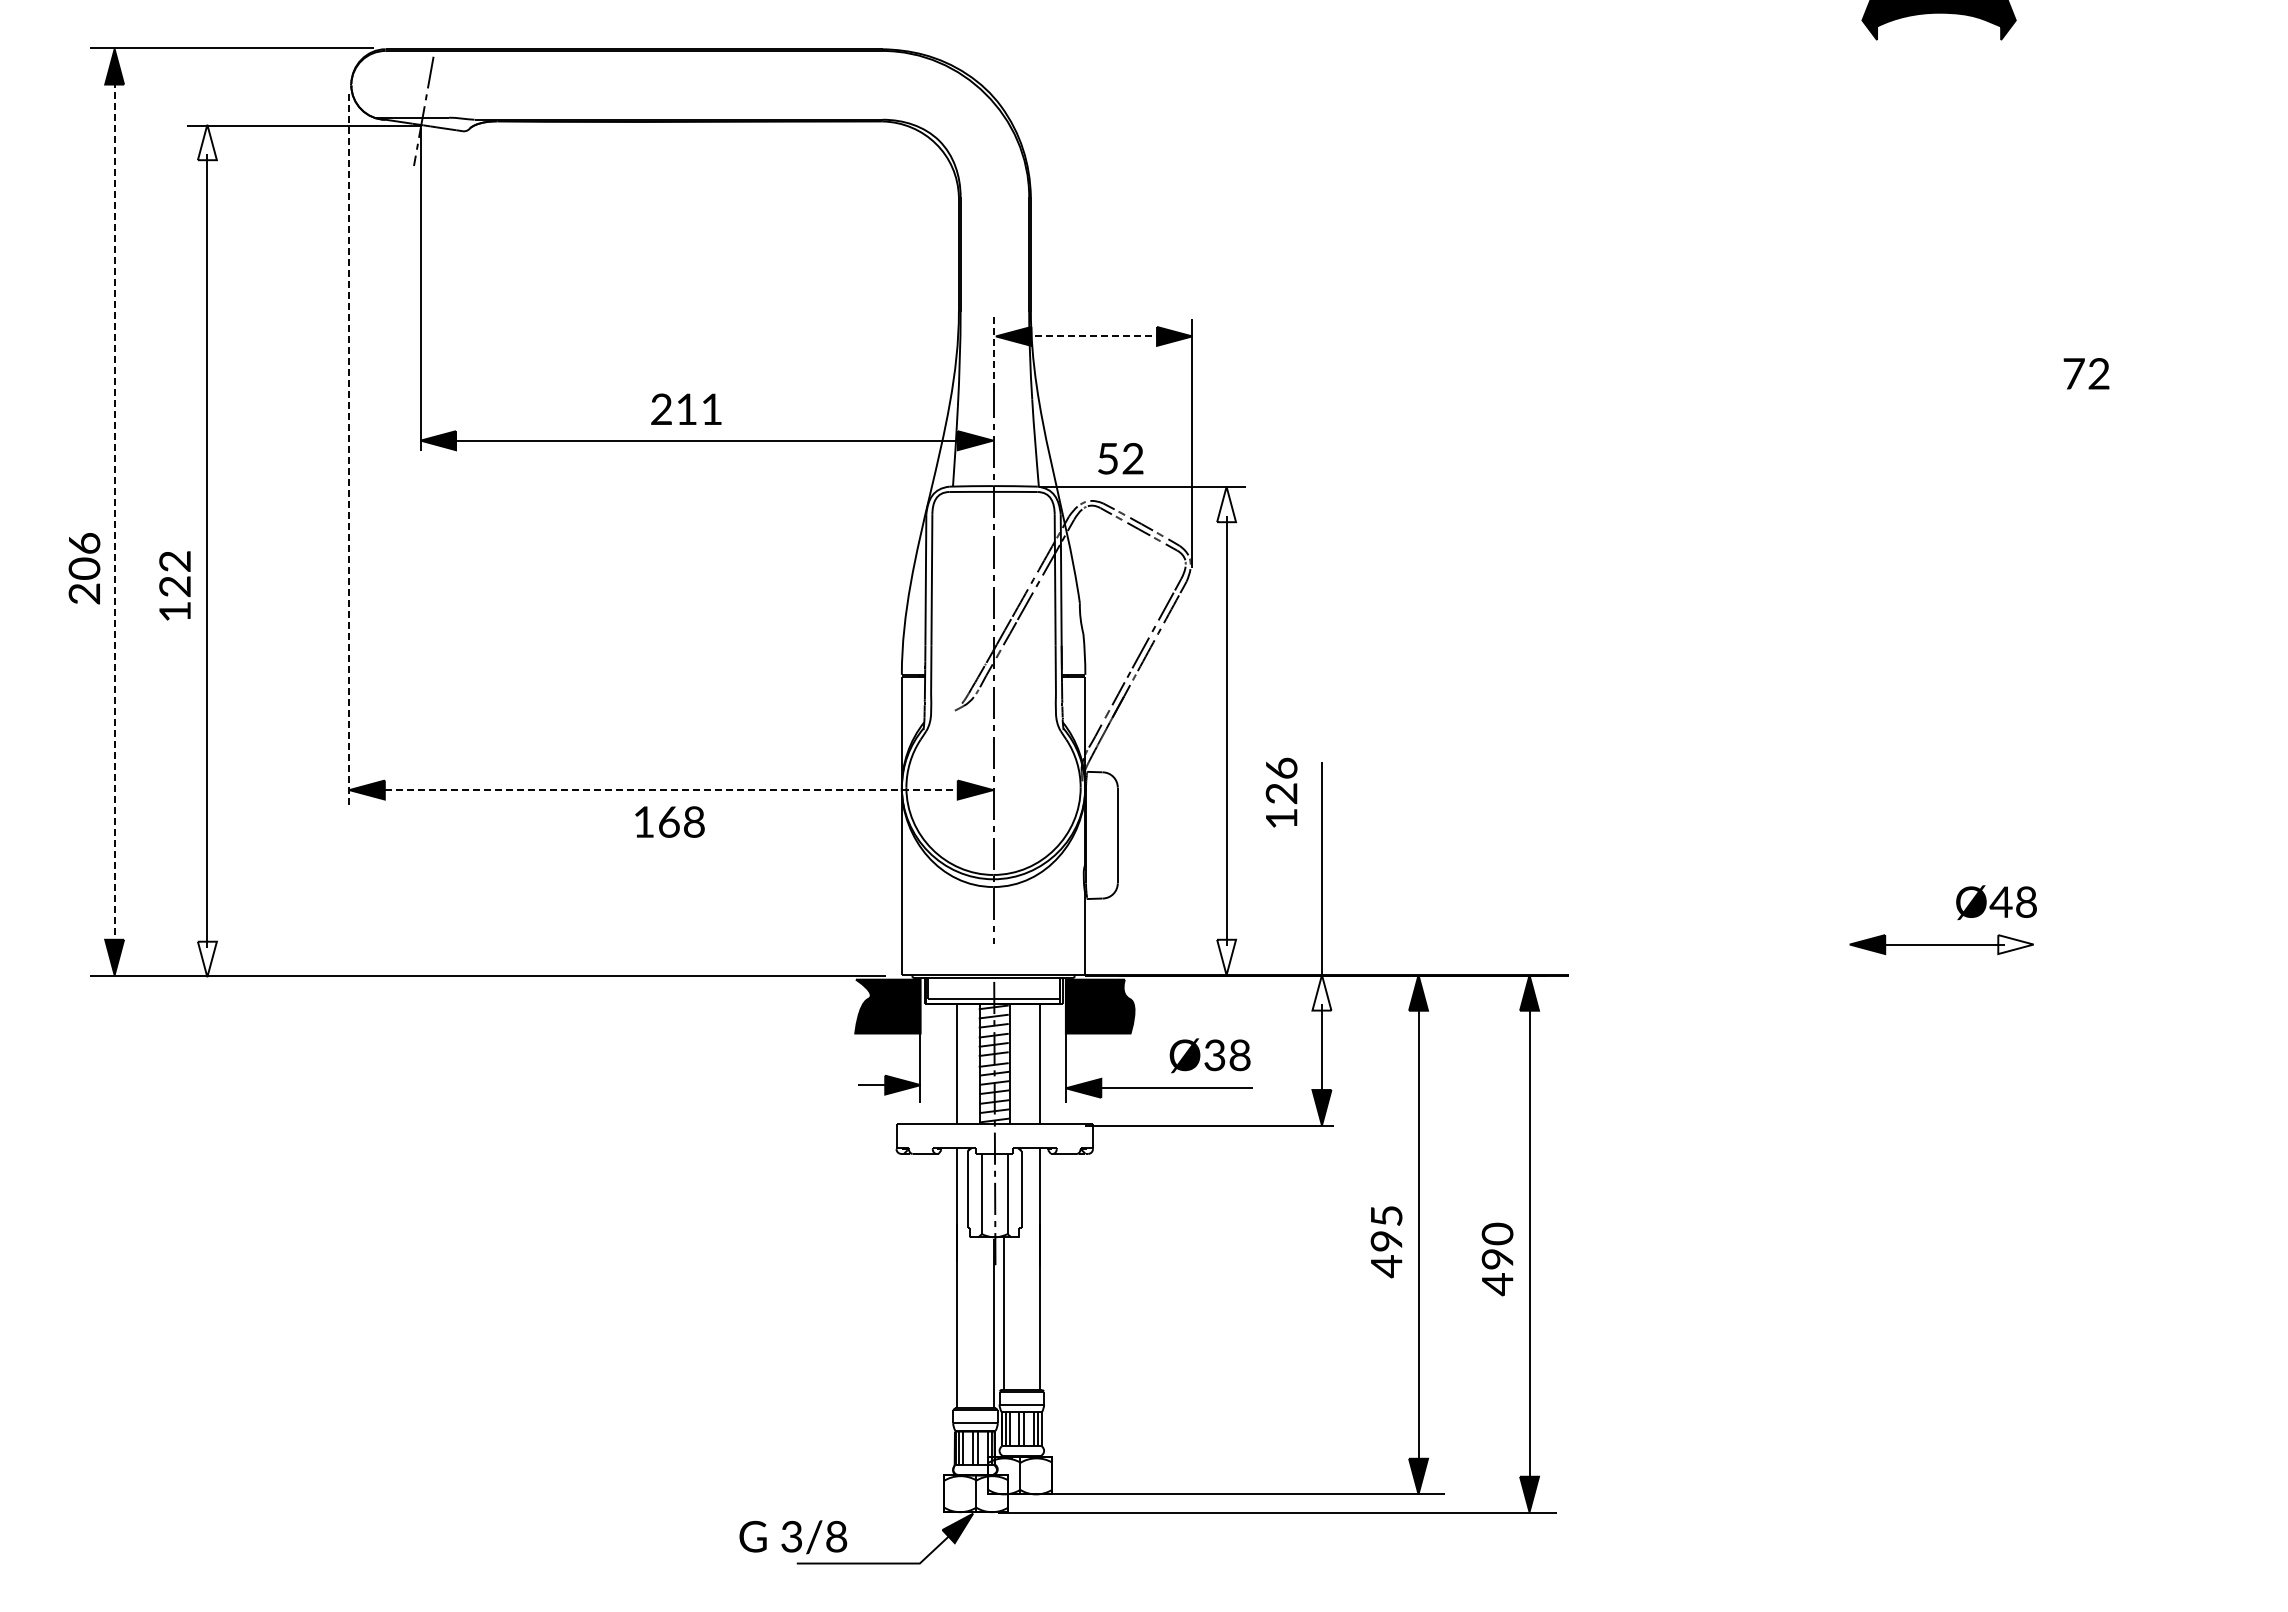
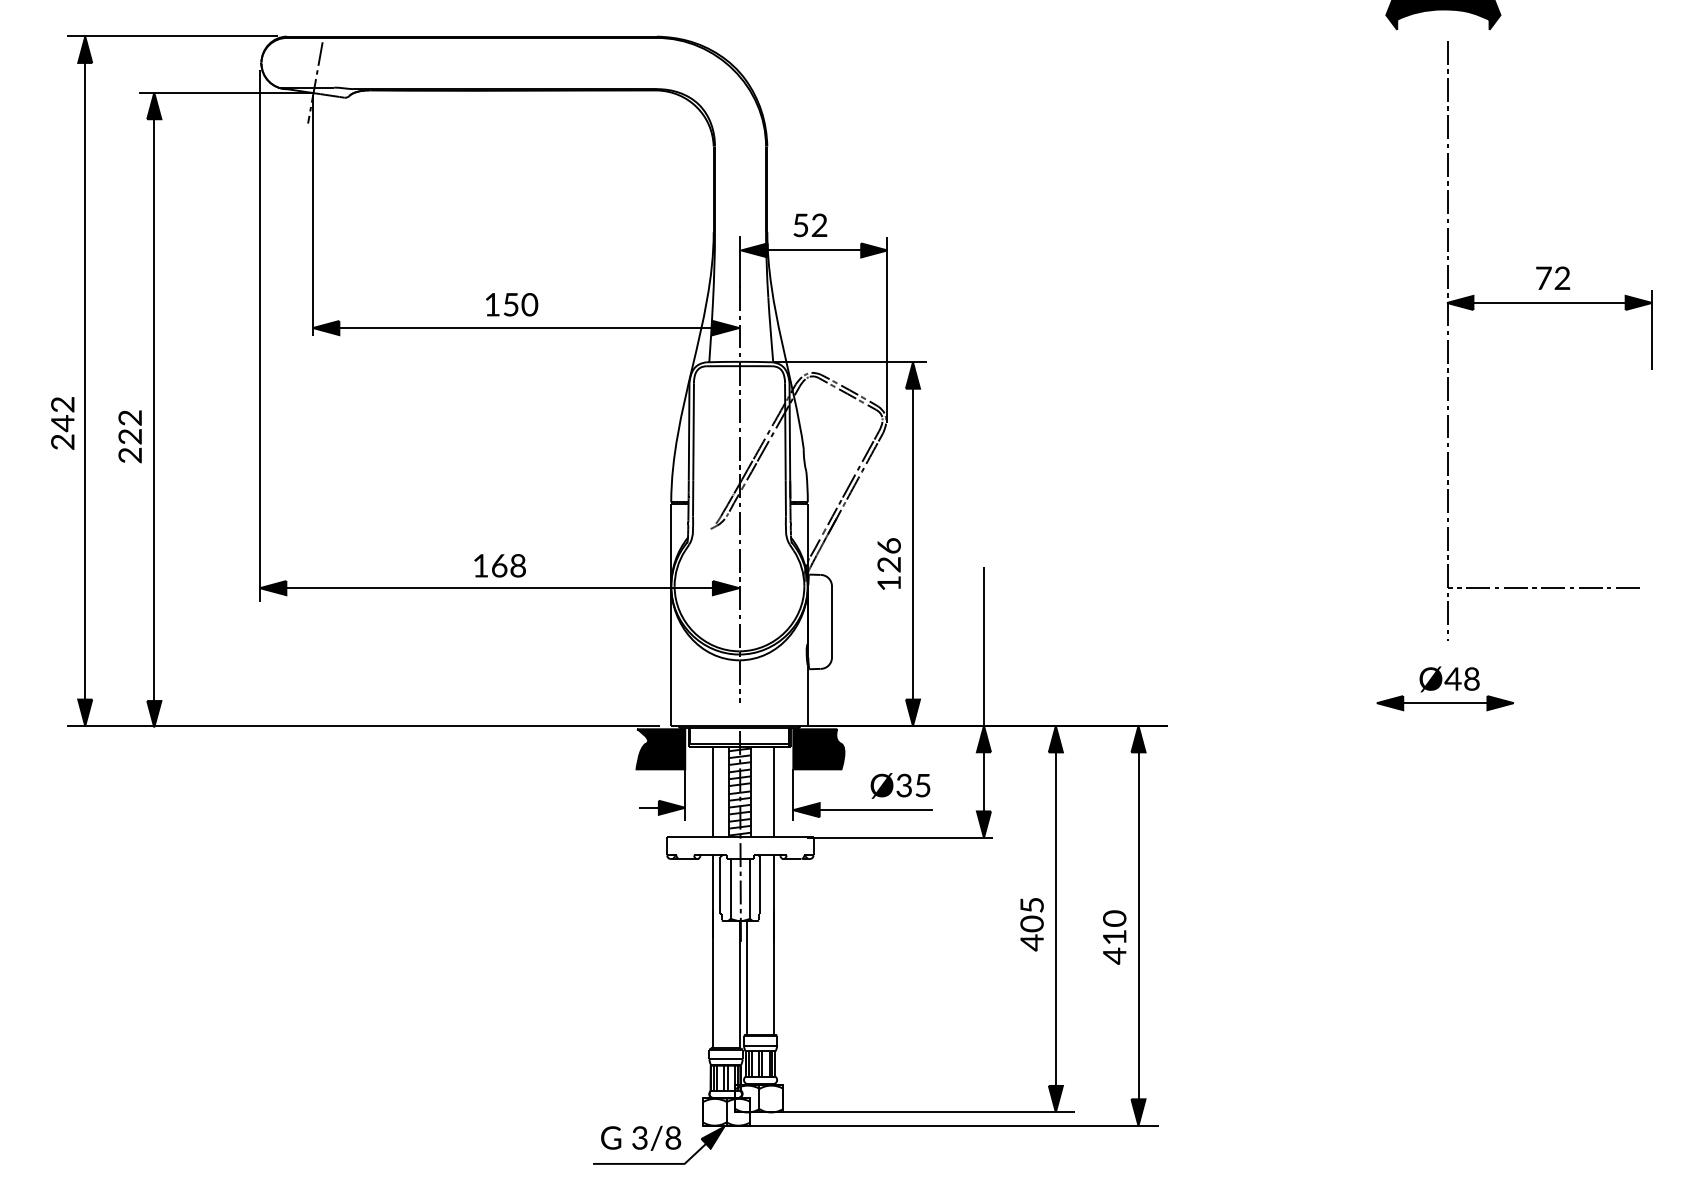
fill: (206, 142) -> (153, 106), added
line: (1093, 336) -> (813, 250), dashed -> solid
line: (993, 351) -> (739, 261), dashed -> solid
part: (2081, 407) -> (1549, 303), added
text: (687, 409) -> (511, 304), 211 -> 150
line: (349, 451) -> (260, 336), dashed -> solid
text: (1120, 458) -> (810, 225), moved
fill: (1226, 504) -> (912, 375), added
line: (114, 512) -> (85, 381), dashed -> solid
text: (84, 556) -> (62, 414), 206 -> 242
text: (174, 611) -> (129, 455), 122 -> 222
line: (671, 790) -> (499, 588), dashed -> solid
text: (1281, 792) -> (889, 563), moved
text: (669, 821) -> (499, 565), moved
text: (1996, 902) -> (1449, 679), moved
fill: (2015, 944) -> (1500, 703), added
fill: (1226, 957) -> (912, 712), added
fill: (206, 959) -> (153, 714), added
fill: (1321, 992) -> (983, 738), added
text: (1239, 1055) -> (922, 785), Ø38 -> Ø35
text: (1387, 1241) -> (1032, 924), 495 -> 405
text: (1497, 1259) -> (1114, 937), 490 -> 410
text: (793, 1537) -> (641, 1138), moved

